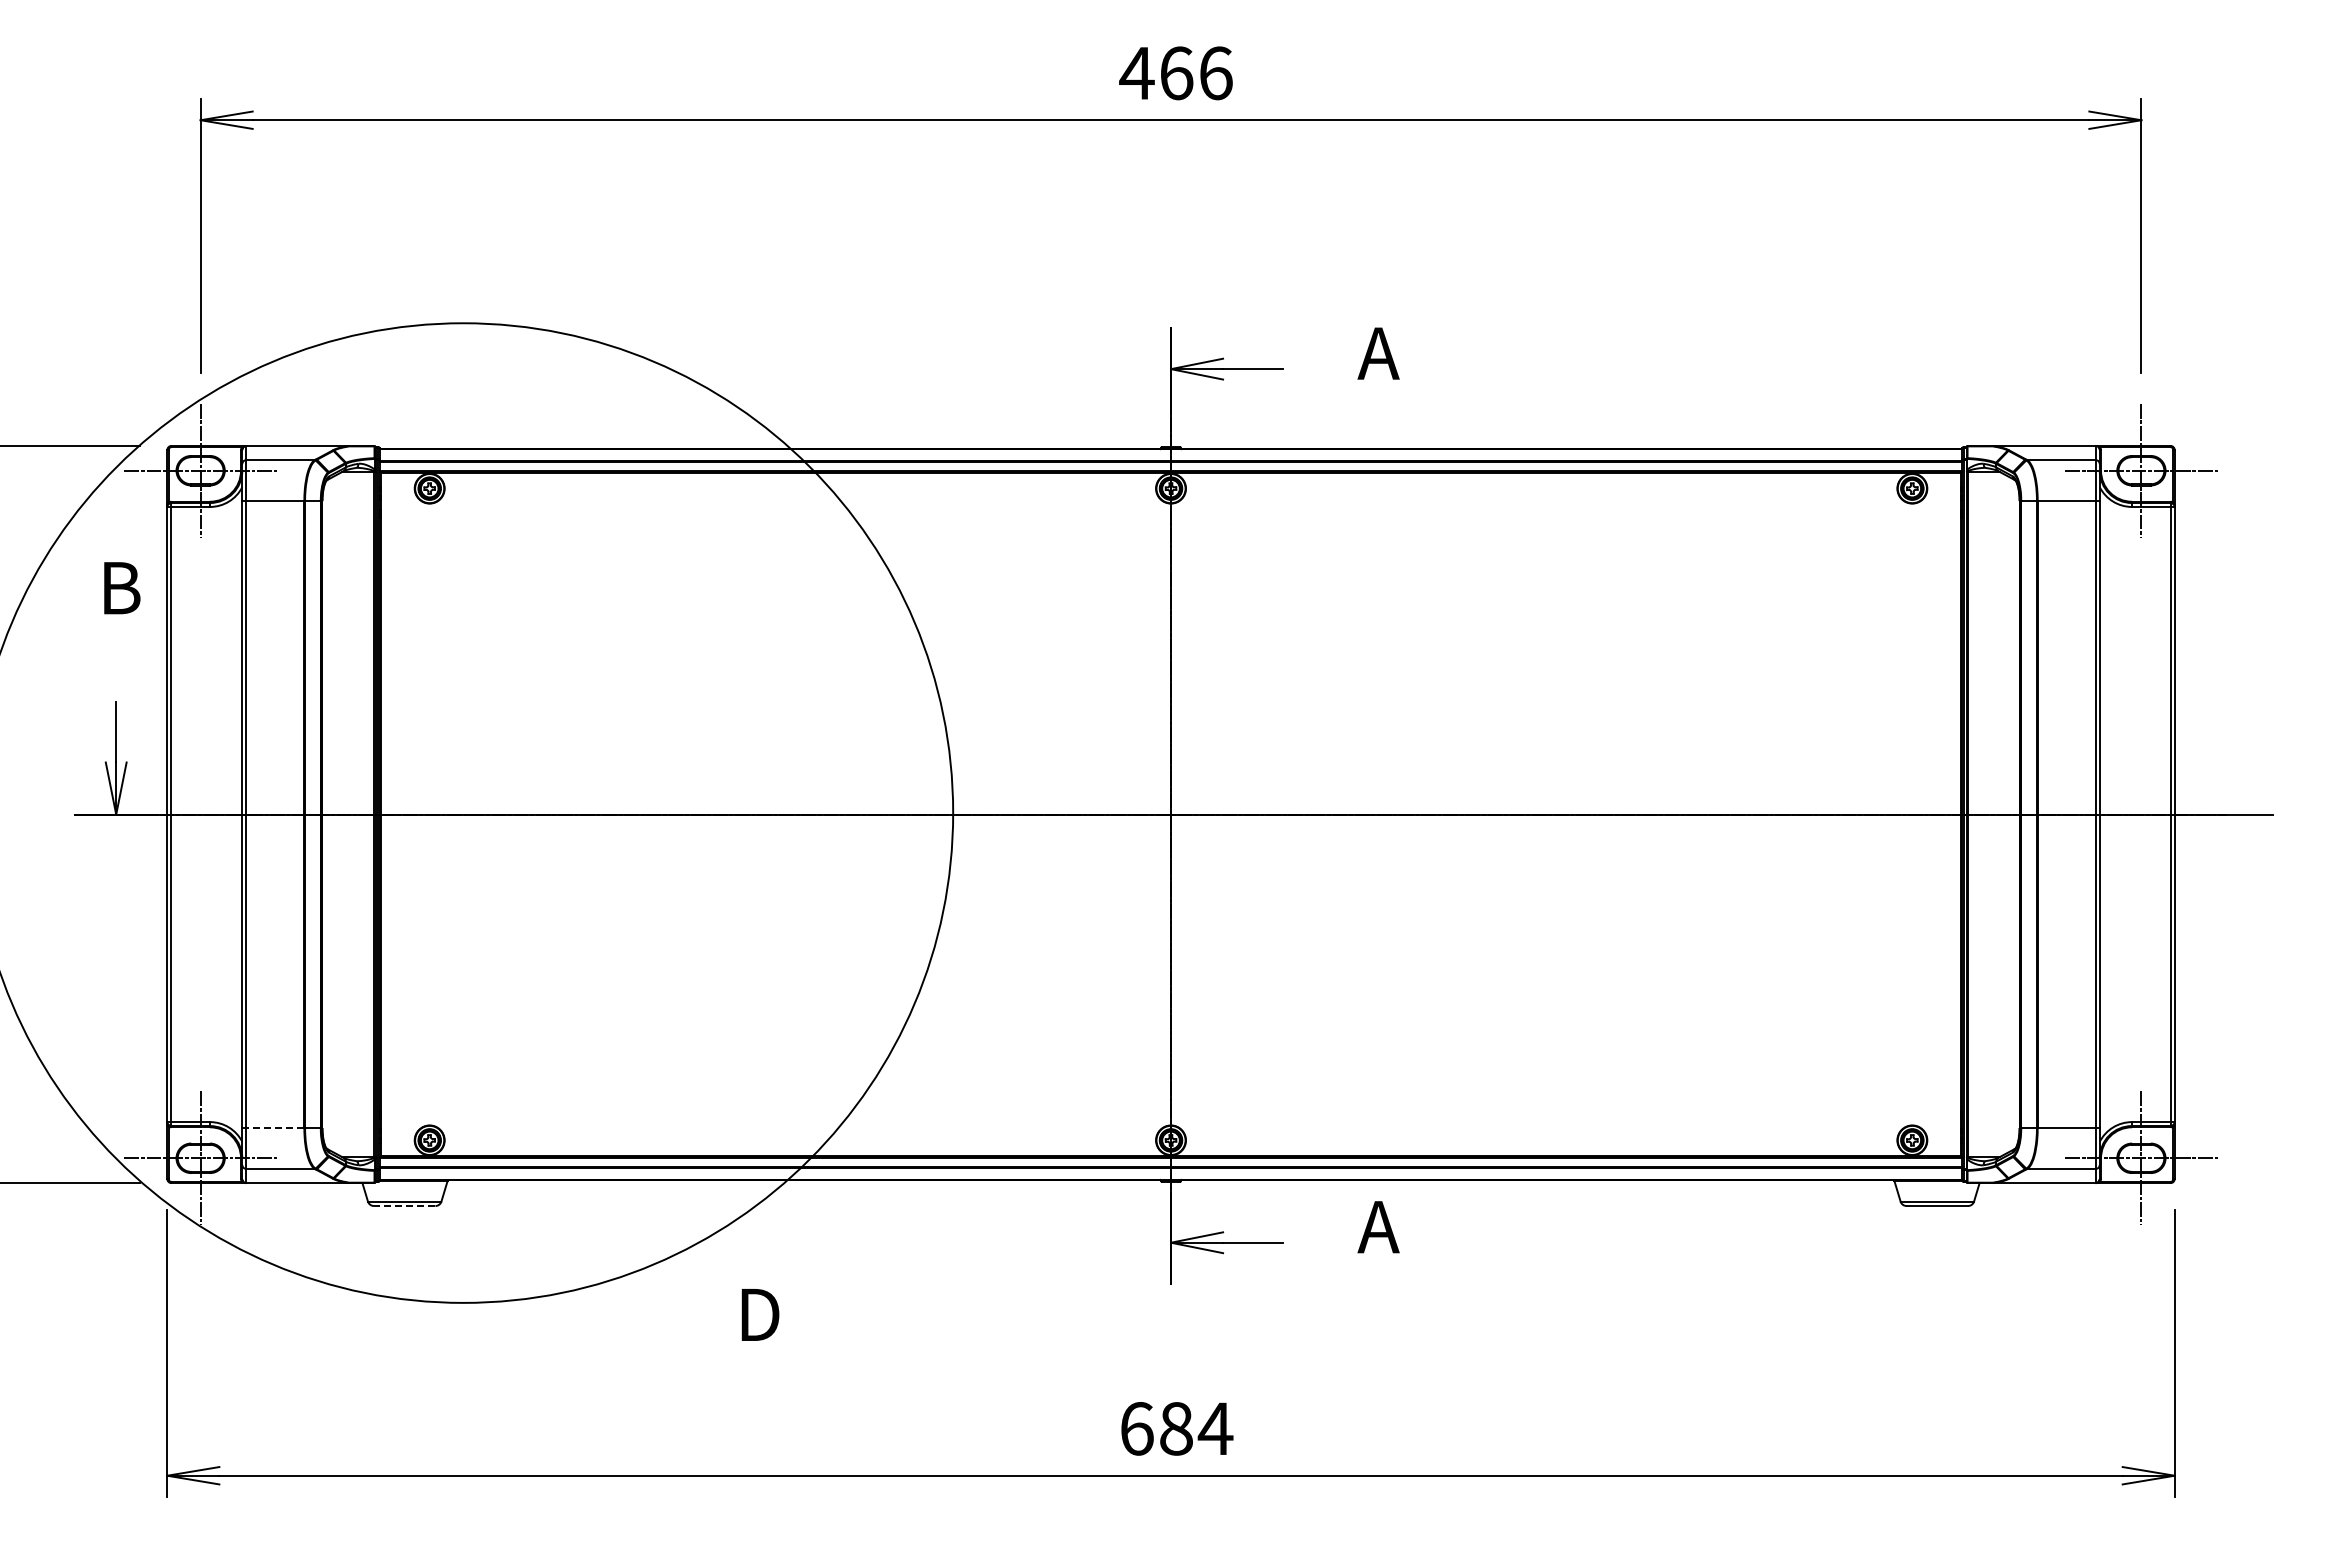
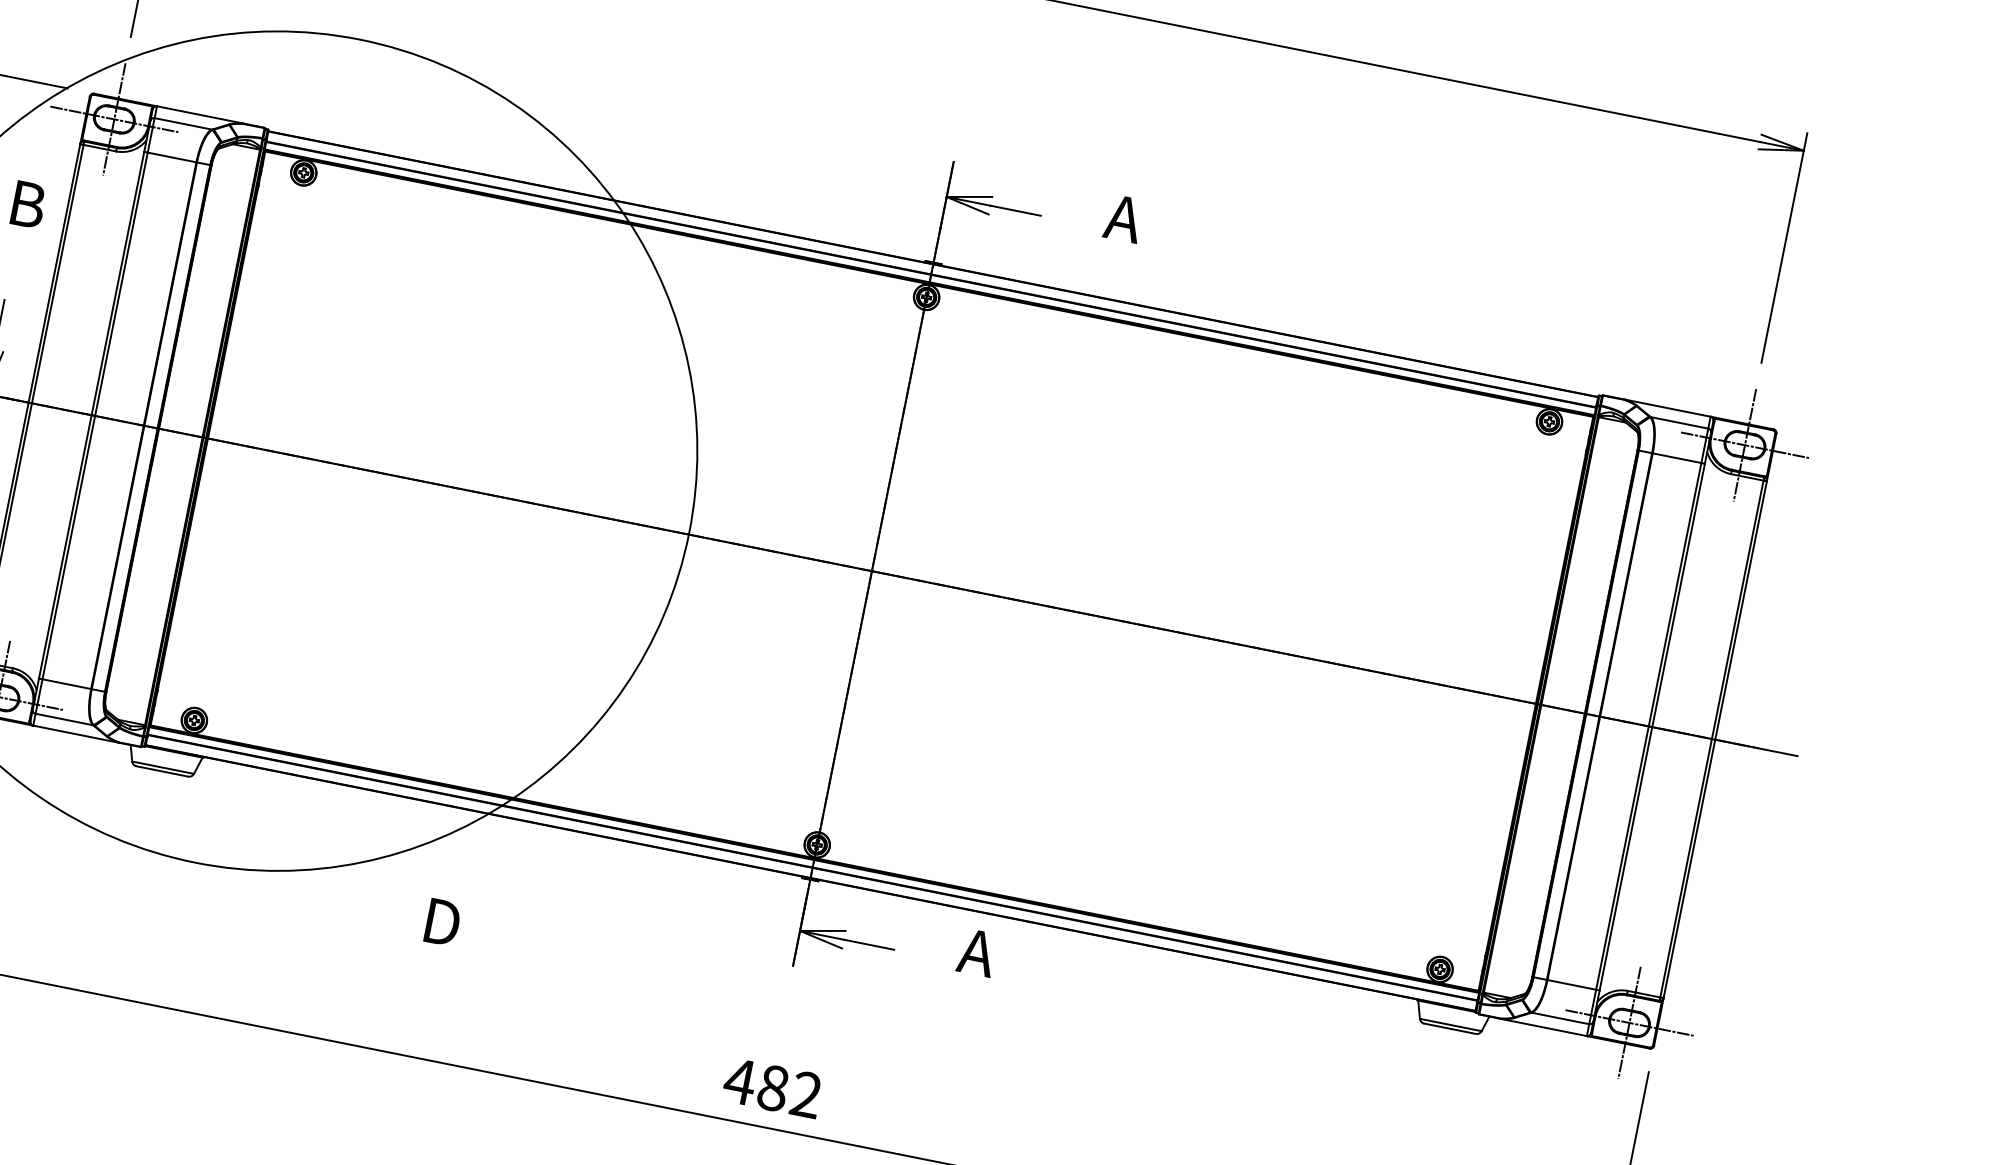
line: (275, 1127) -> (66, 683), dashed -> solid
line: (404, 1206) -> (162, 771), dashed -> solid
text: (1175, 1428) -> (772, 1087), 684 -> 482

